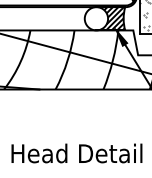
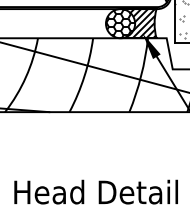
hatch: (96, 18) -> (120, 23), added

